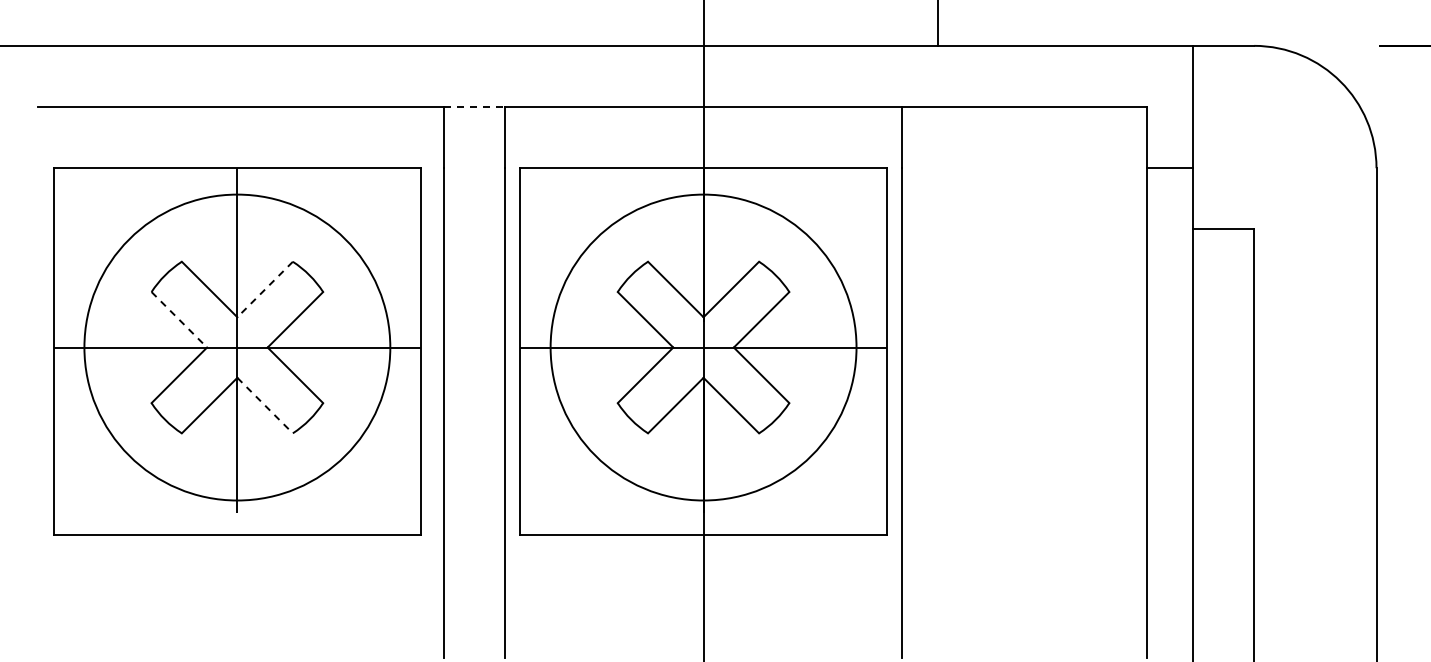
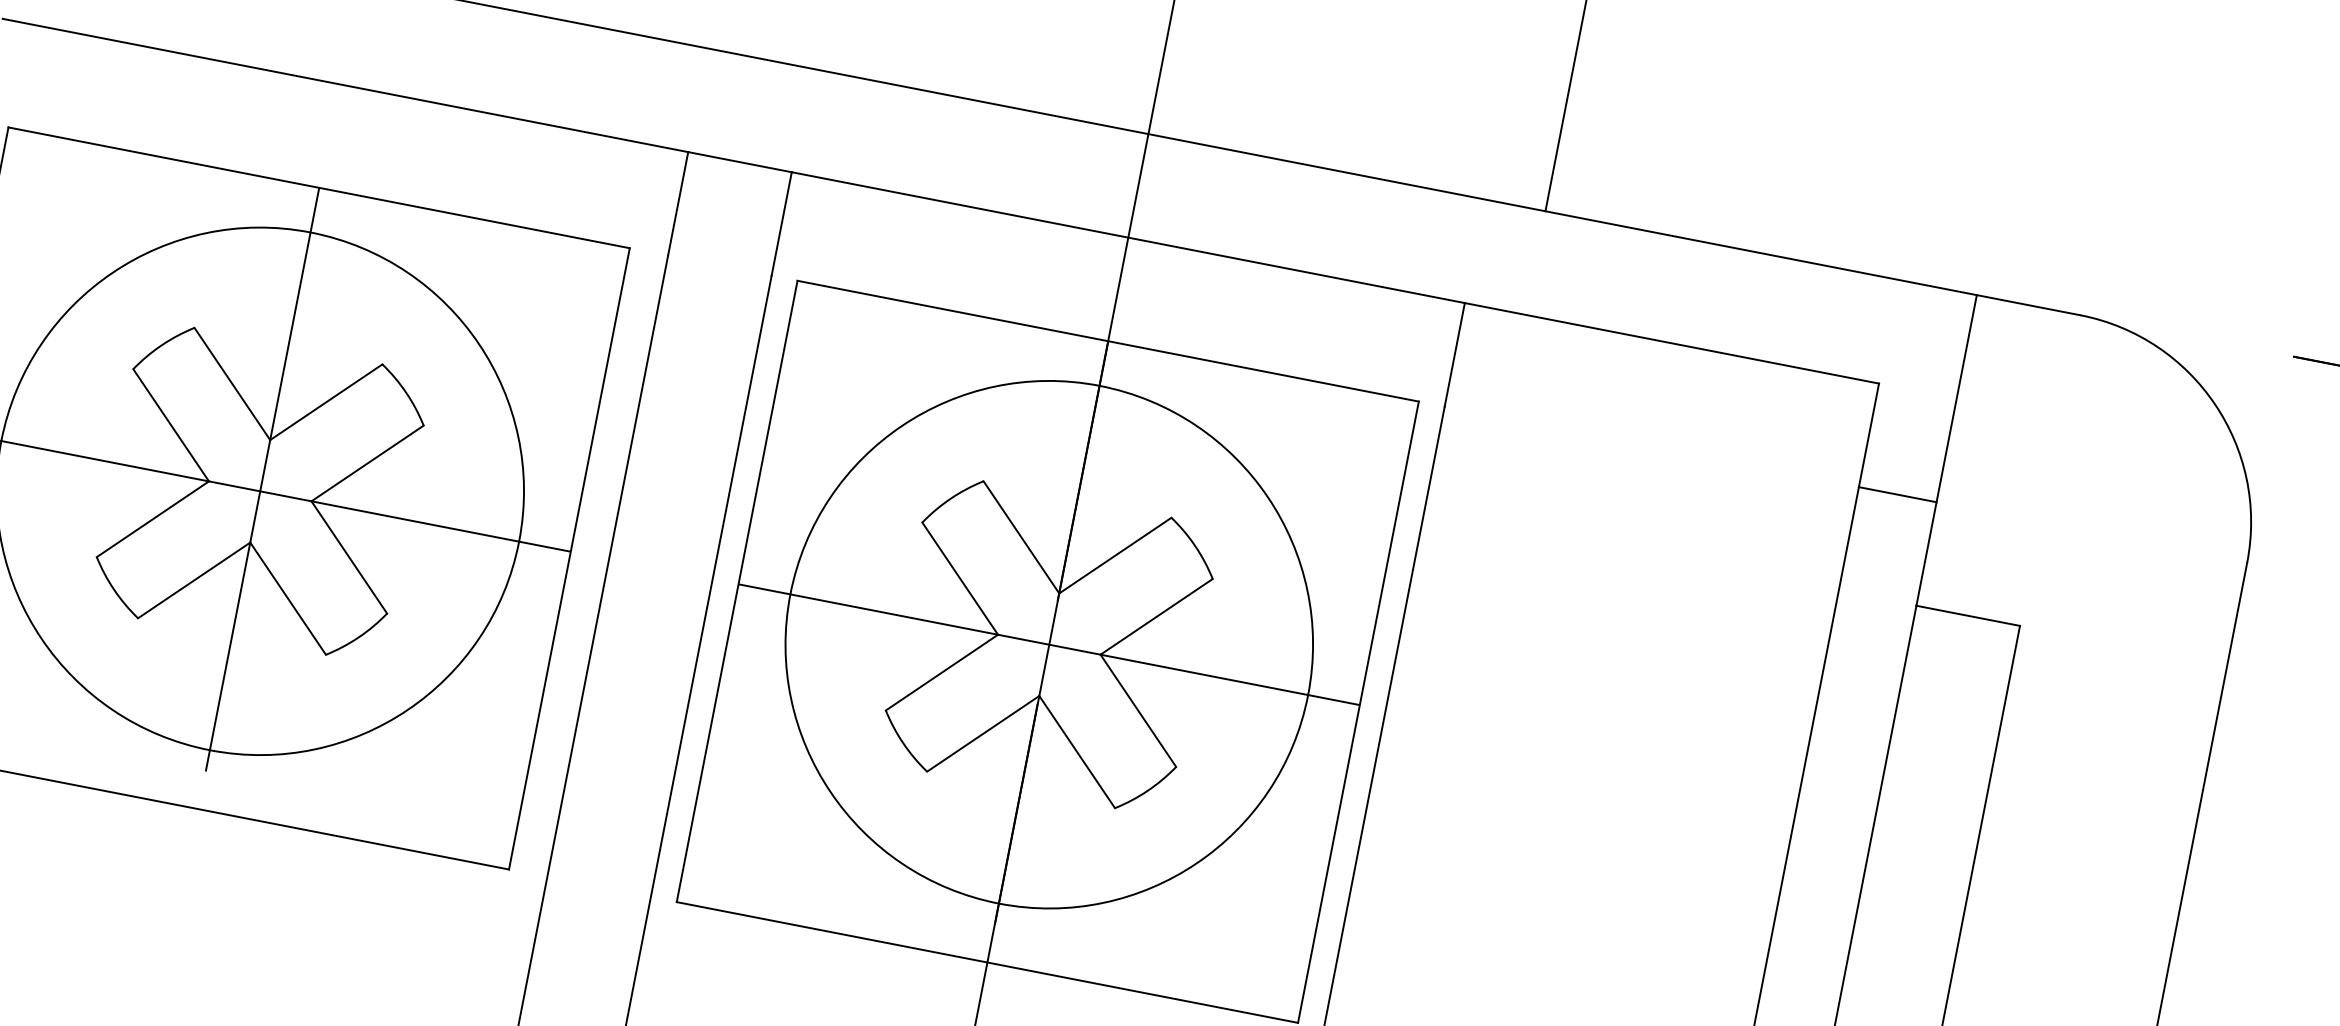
line: (474, 107) -> (740, 163), dashed -> solid
line: (264, 289) -> (325, 402), dashed -> solid
line: (179, 320) -> (171, 426), dashed -> solid
line: (265, 405) -> (288, 598), dashed -> solid

